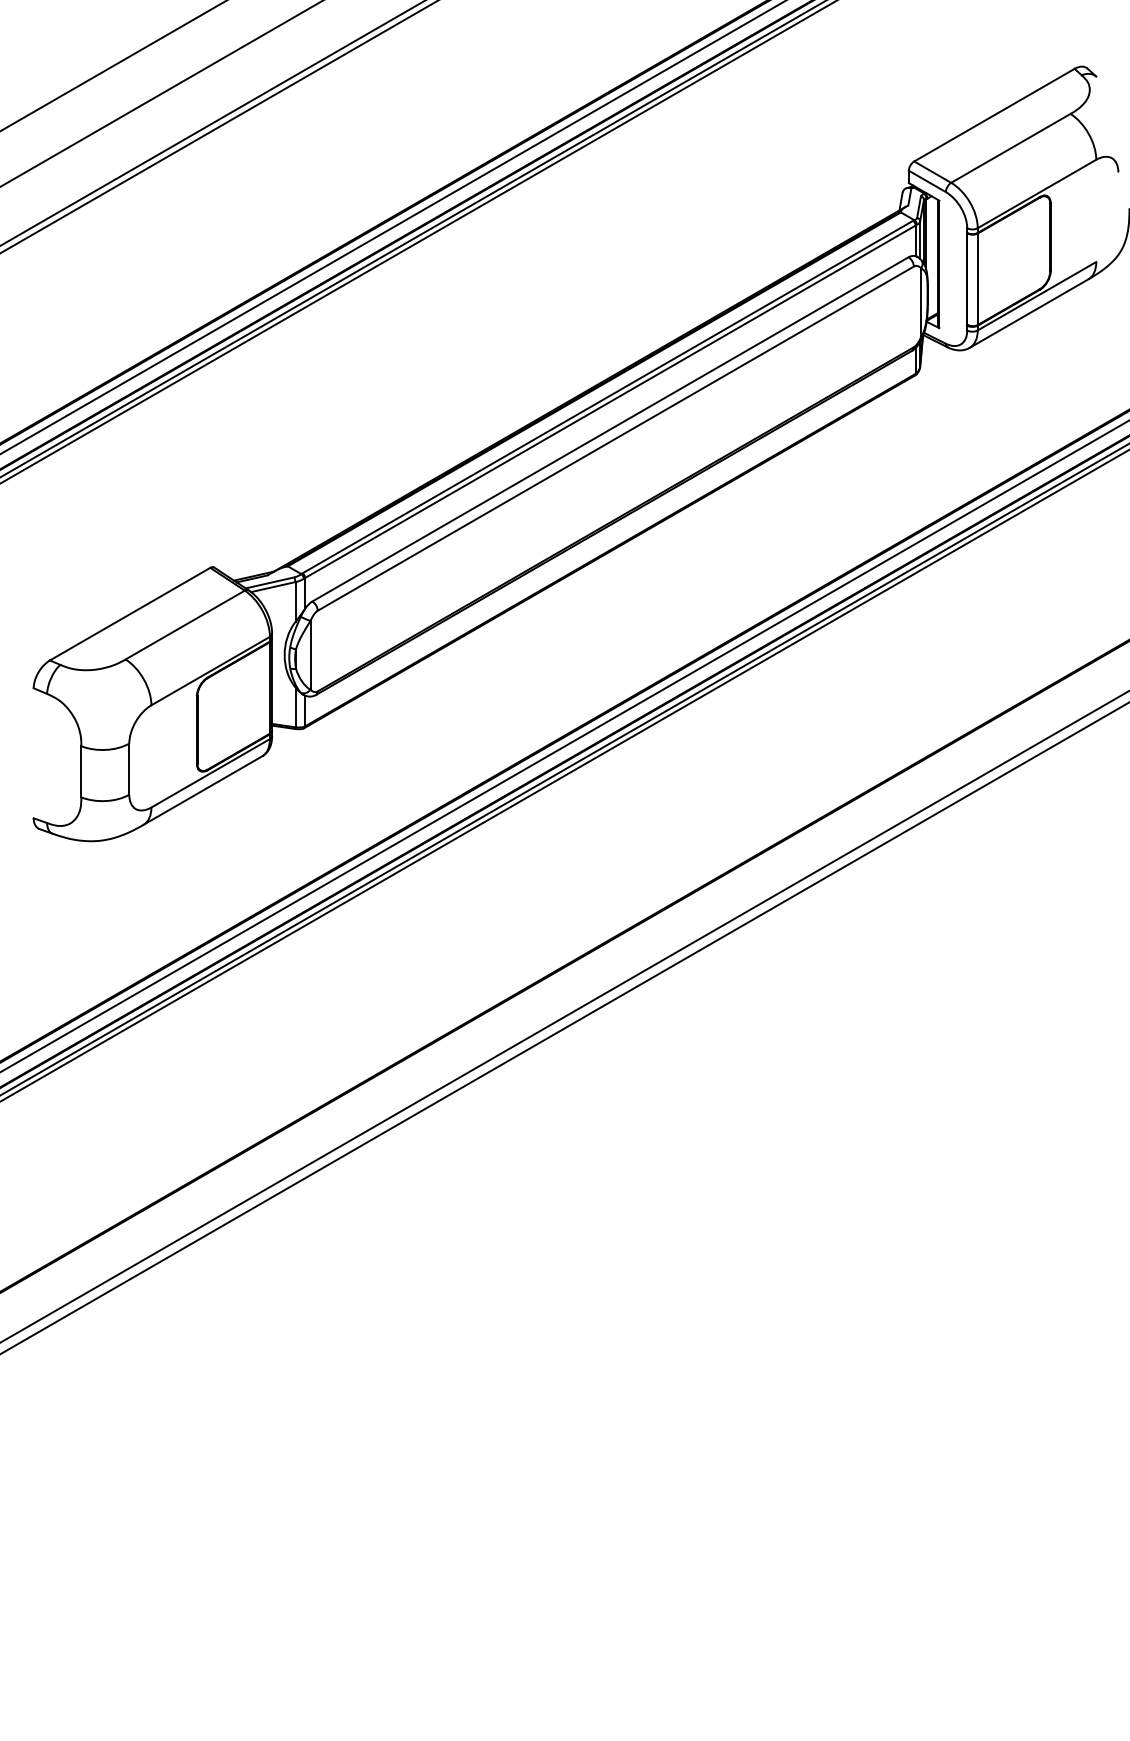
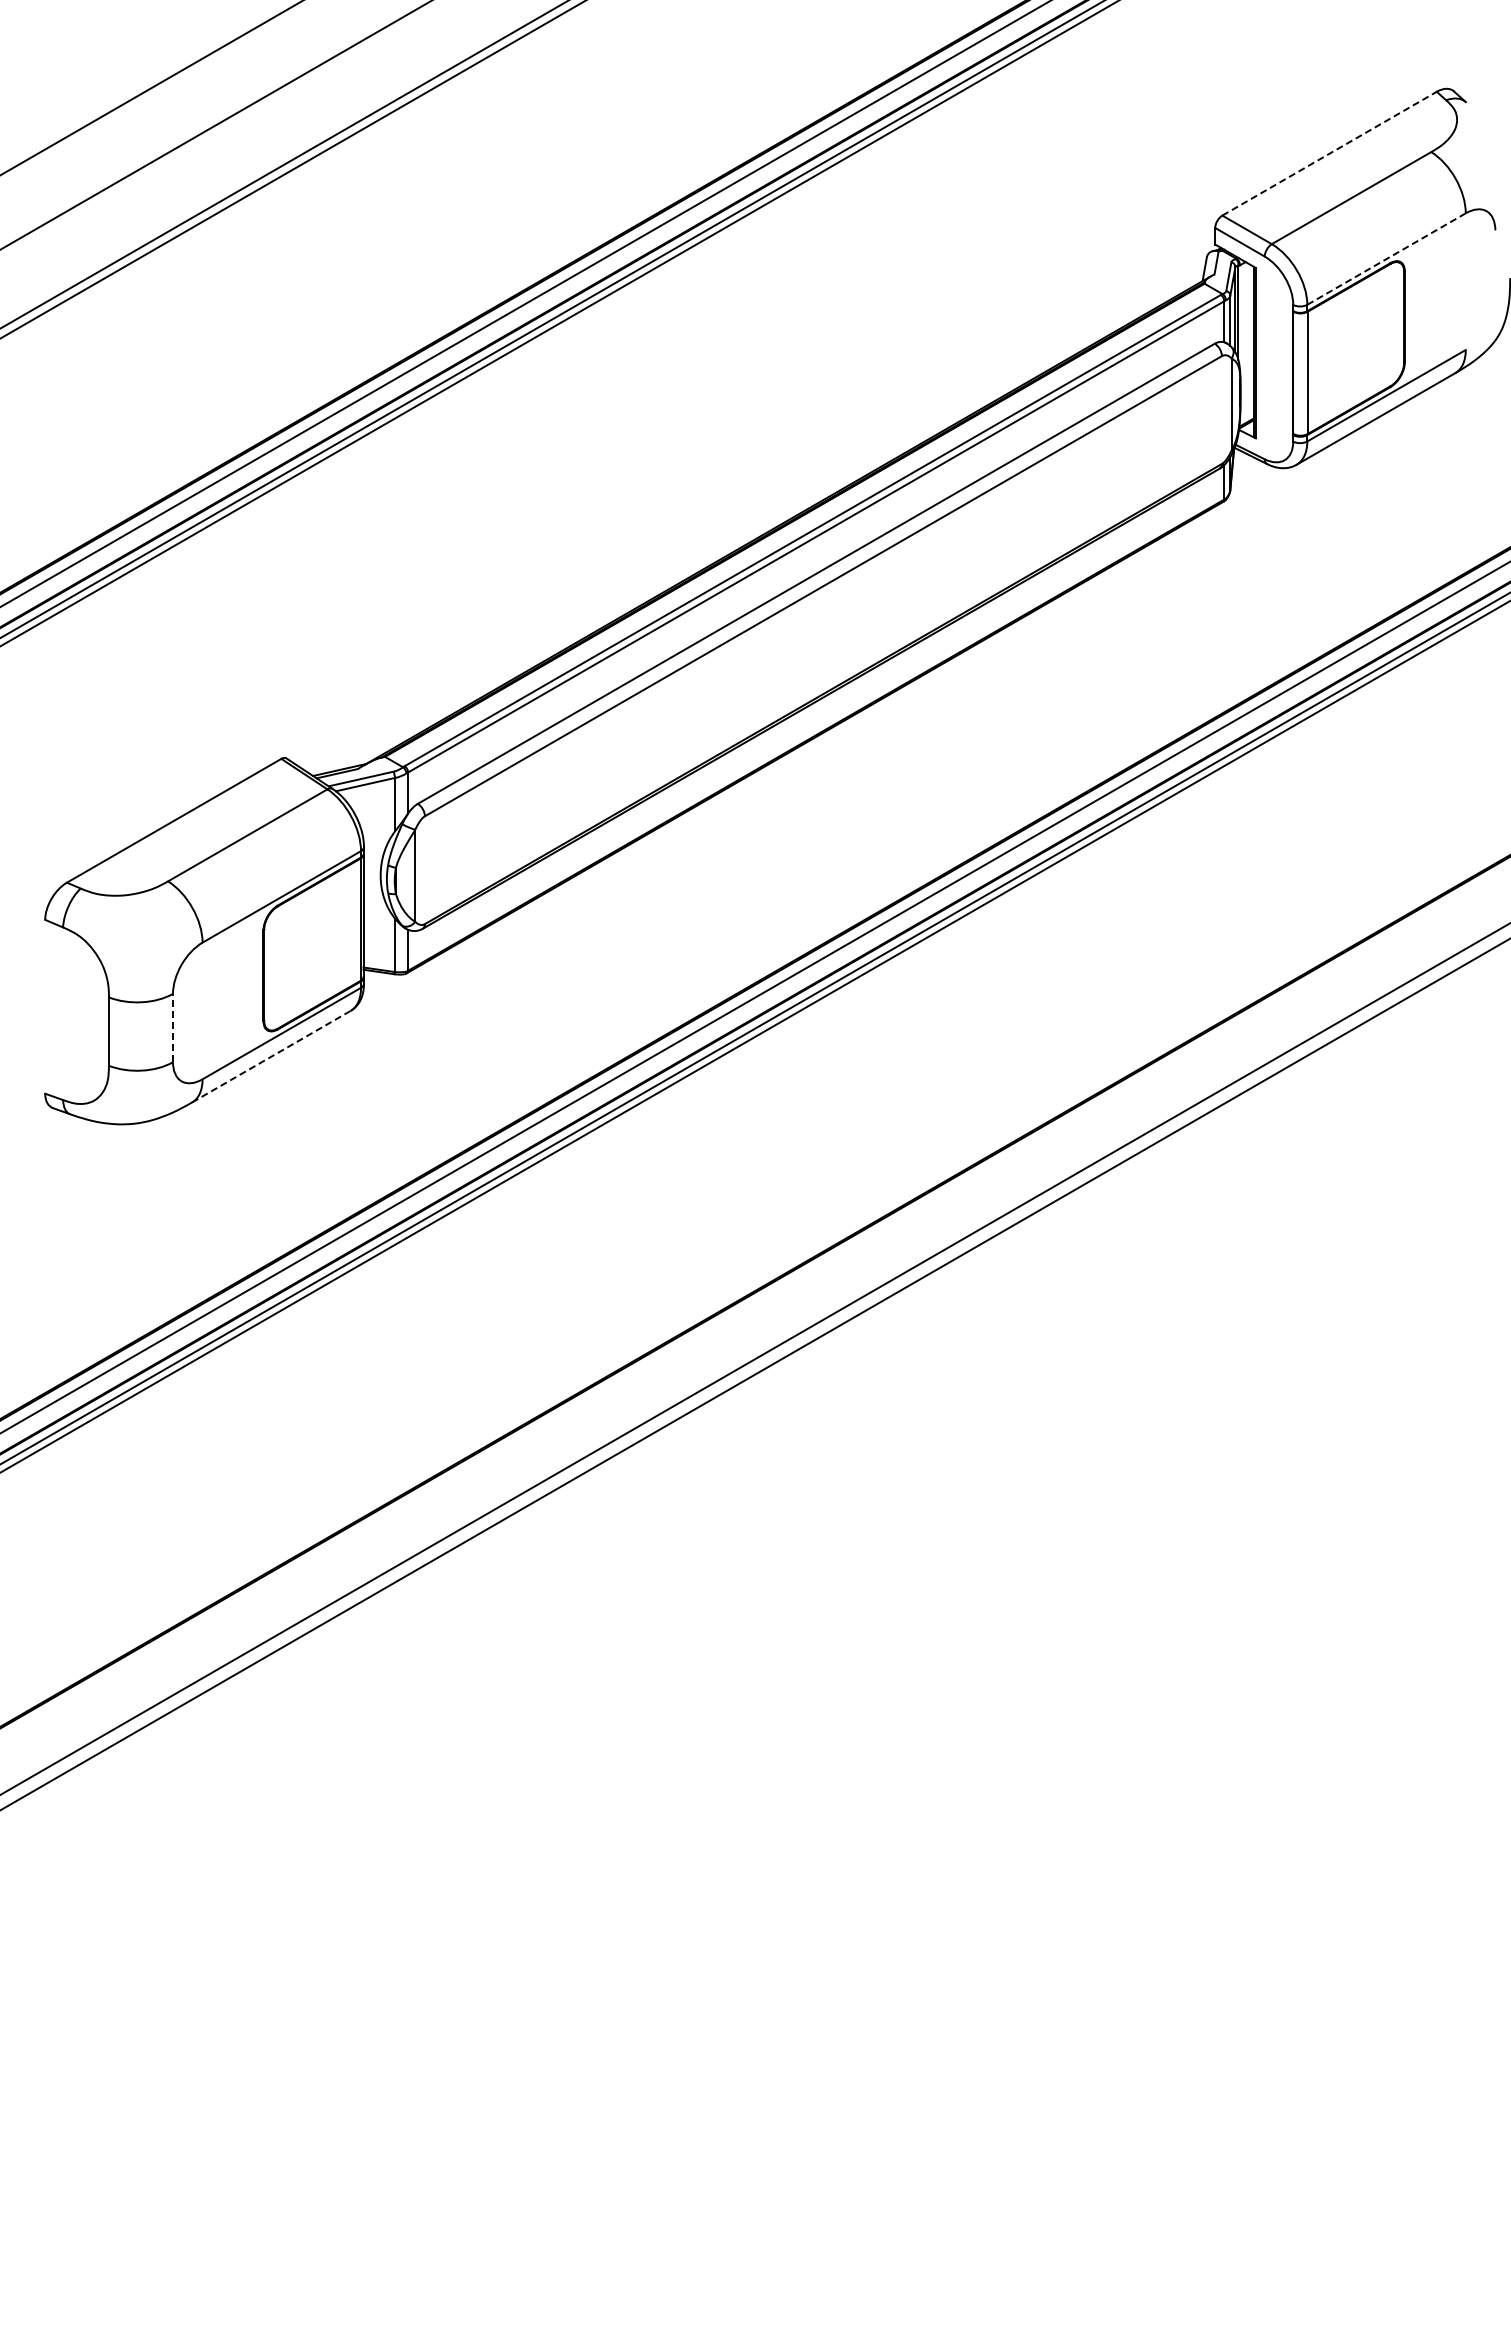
line: (994, 115) -> (1329, 153), solid -> dashed
line: (1036, 193) -> (1386, 258), solid -> dashed
line: (129, 768) -> (173, 1027), solid -> dashed
line: (202, 790) -> (271, 1056), solid -> dashed

